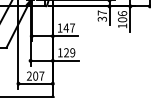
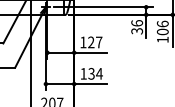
text: (101, 12) -> (136, 22), 37 -> 36
text: (65, 27) -> (90, 41), 147 -> 127
text: (69, 52) -> (95, 73), 129 -> 134

